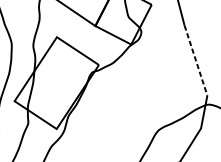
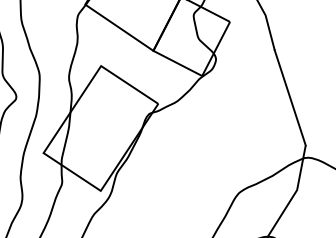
line: (196, 61) -> (290, 98), dashed -> solid

